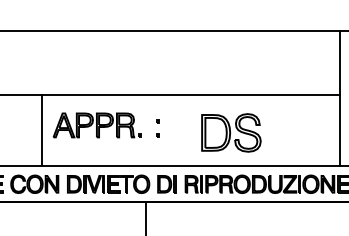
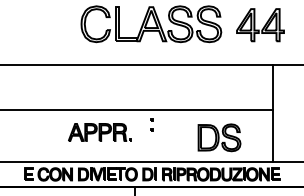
part: (157, 128) -> (151, 124), moved
line: (42, 129) -> (60, 135), removed
part: (231, 132) -> (219, 137), moved

